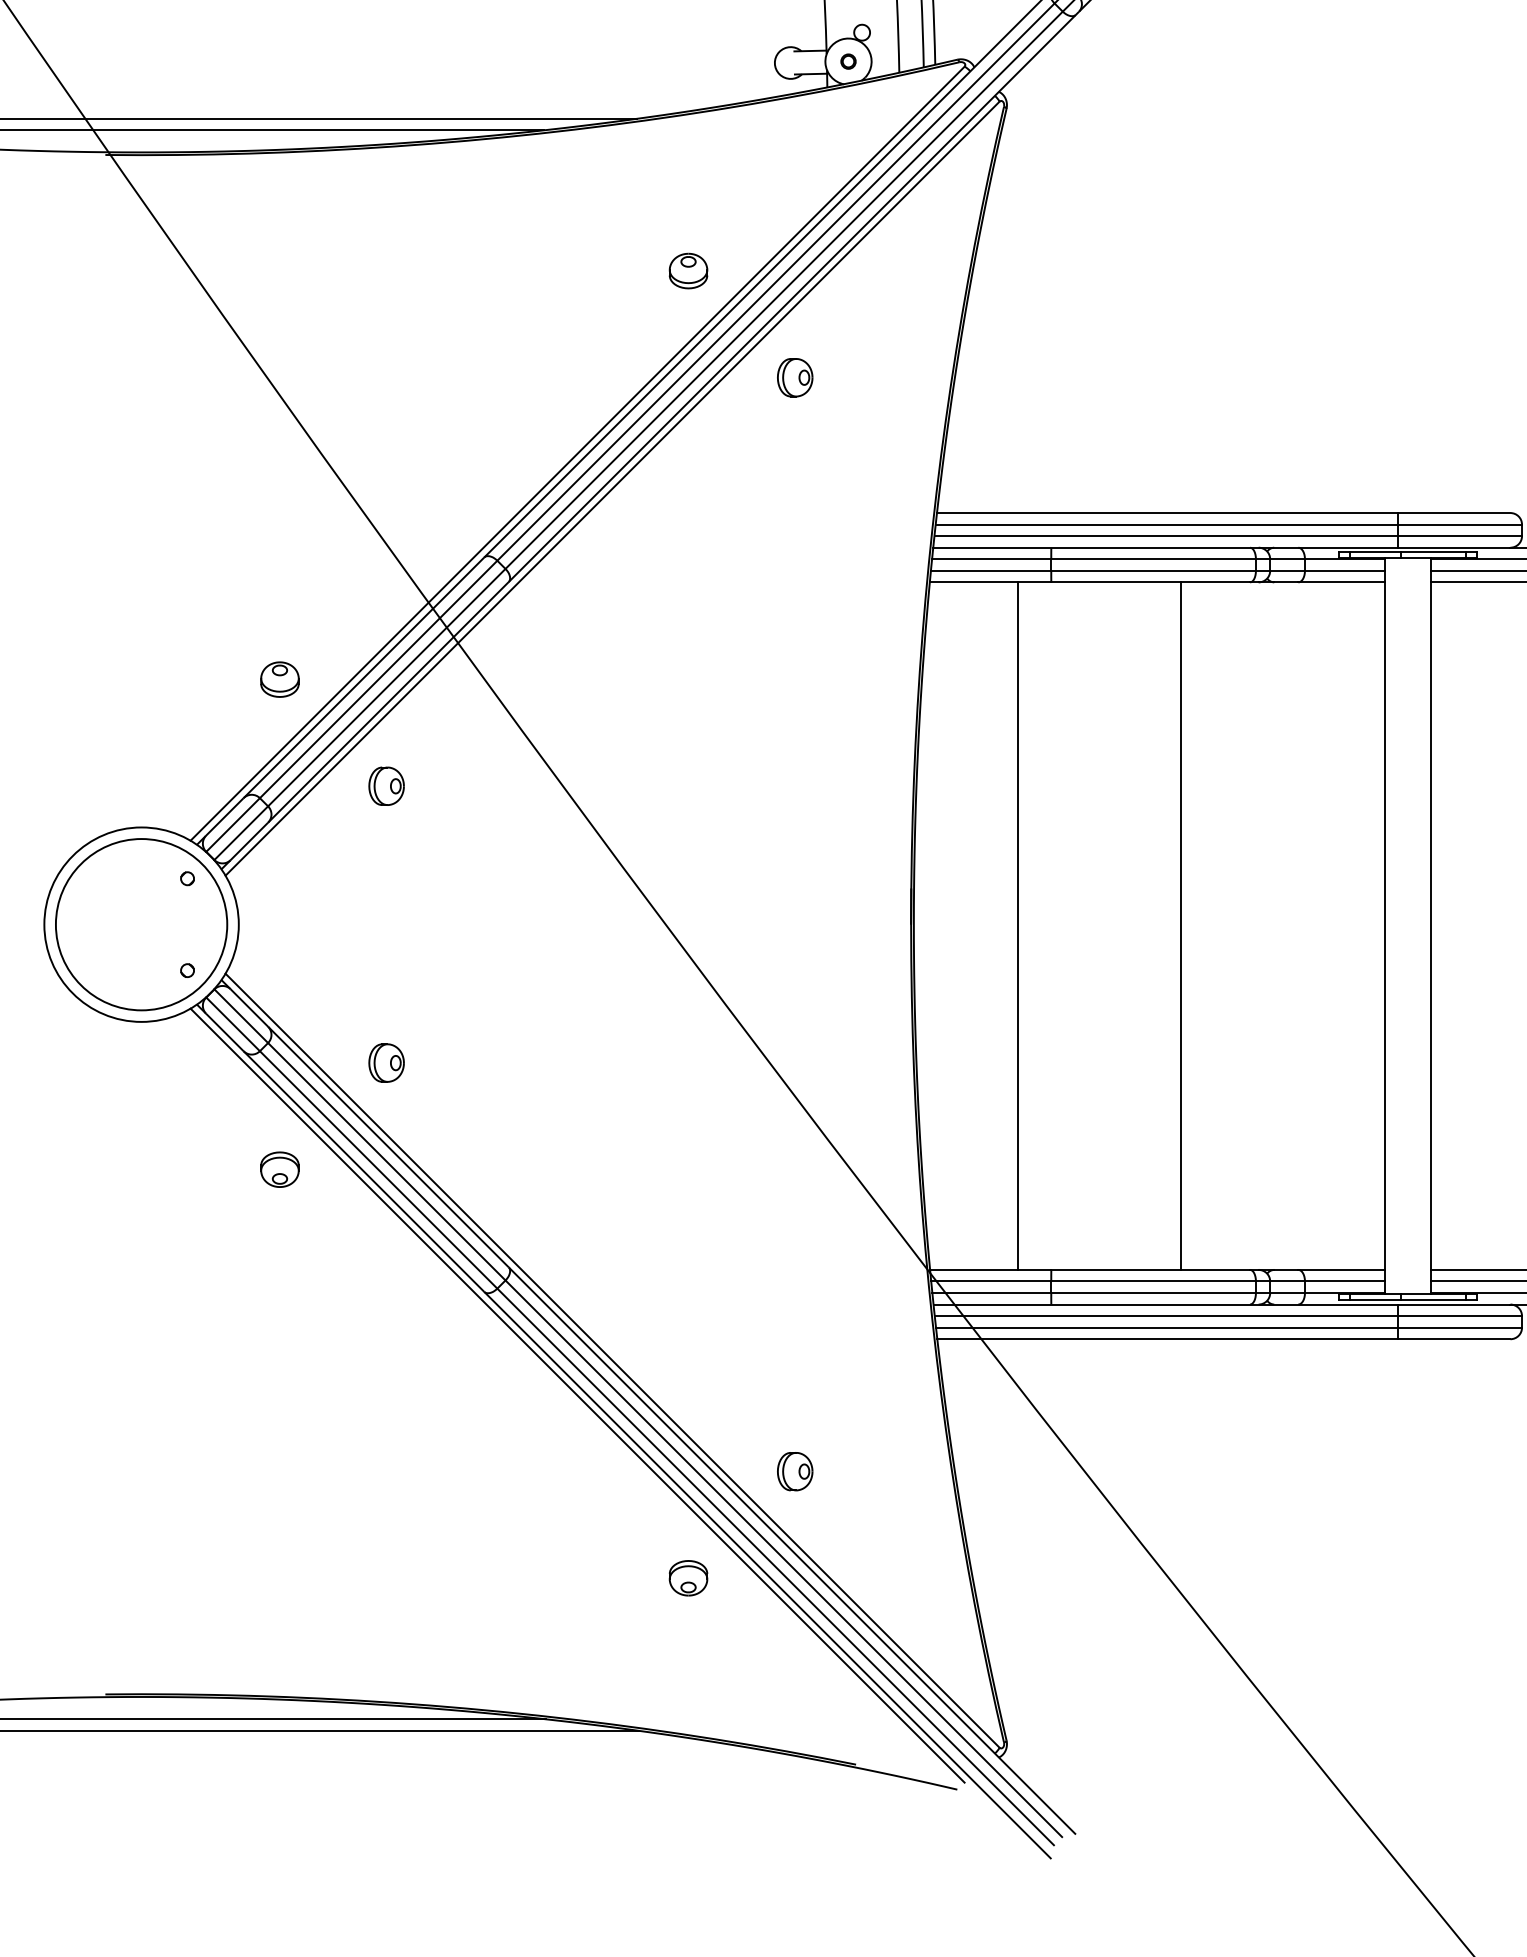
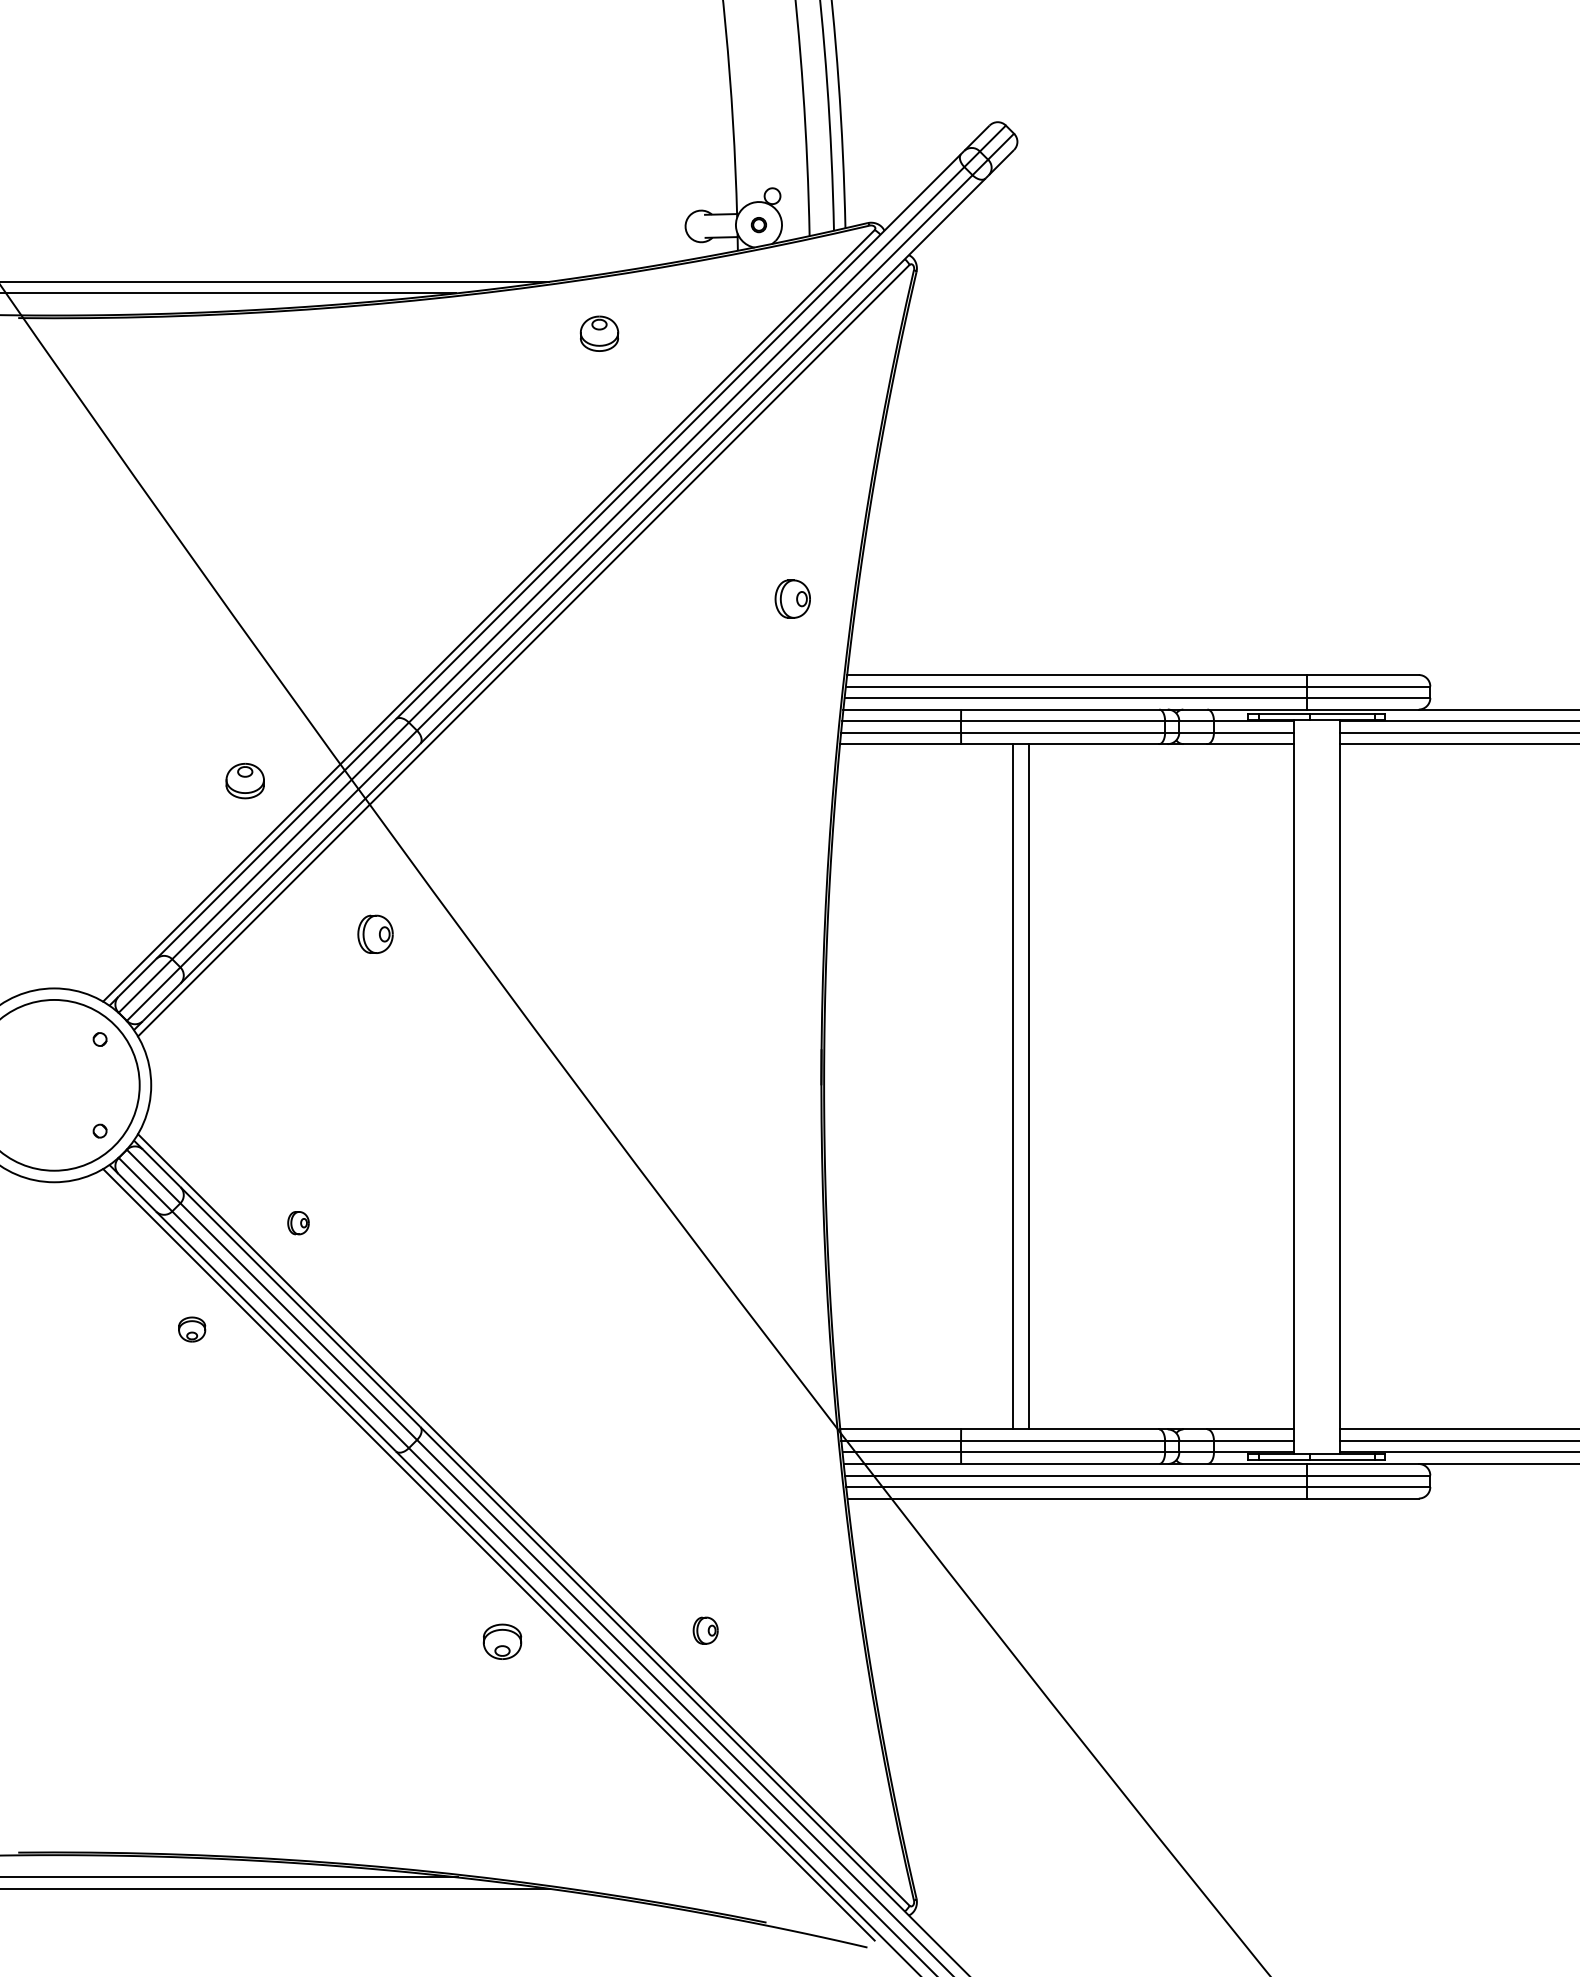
part: (688, 270) -> (599, 333), moved
part: (794, 377) -> (792, 598), moved
part: (279, 679) -> (244, 780), moved
part: (386, 785) -> (375, 933), moved
line: (1017, 925) -> (1012, 1086), moved
line: (1181, 925) -> (1028, 1086), moved
part: (386, 1062) -> (298, 1222), size x0.6
part: (279, 1169) -> (191, 1329), size x0.7
part: (794, 1471) -> (705, 1630), size x0.7
part: (688, 1577) -> (502, 1641), moved

